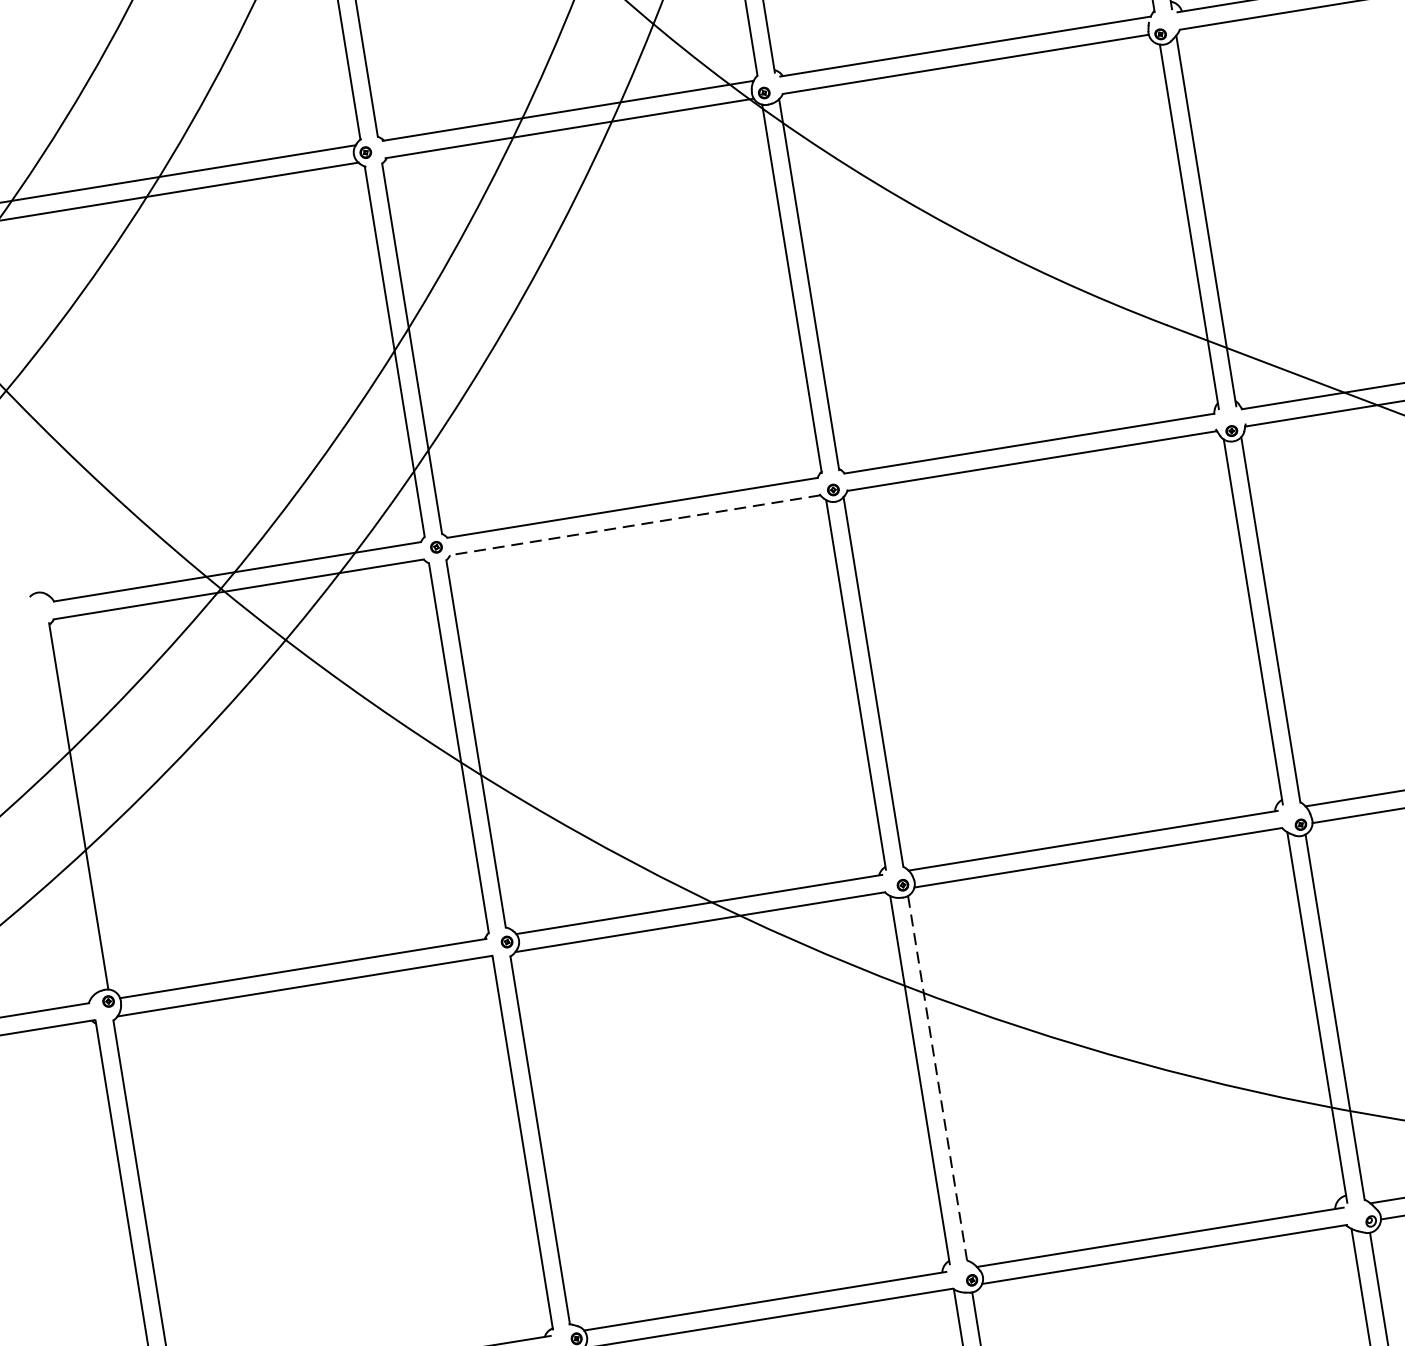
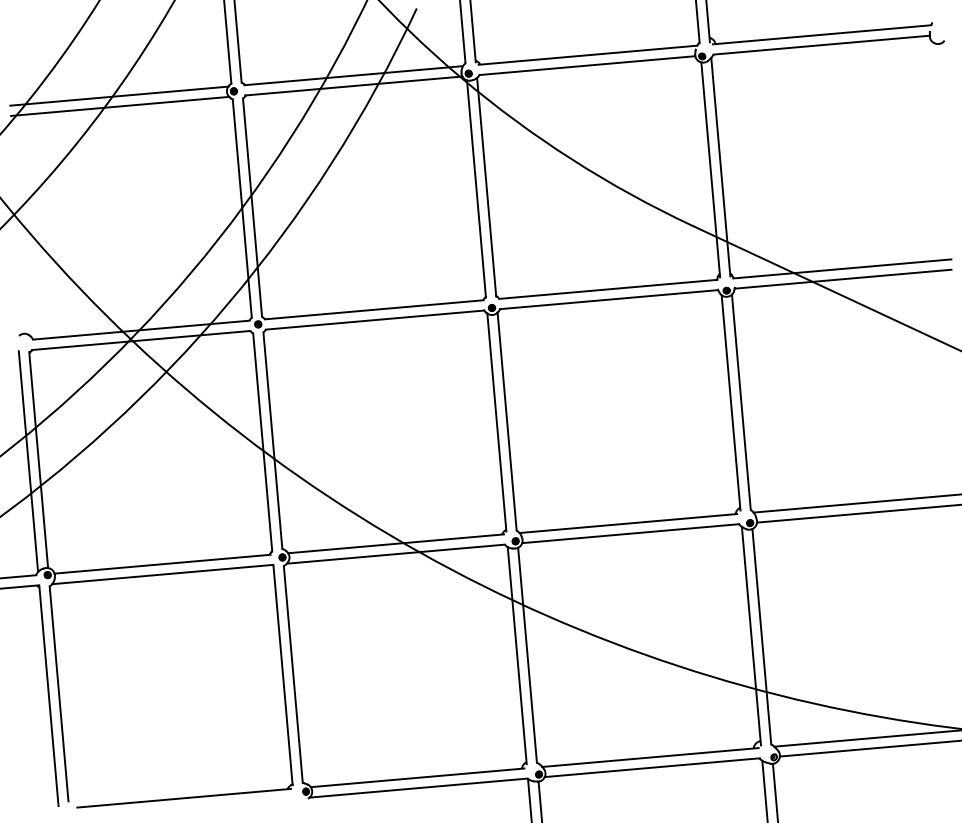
line: (636, 525) -> (375, 320), dashed -> solid
line: (61, 810) -> (28, 461), added
line: (937, 1078) -> (527, 655), dashed -> solid

